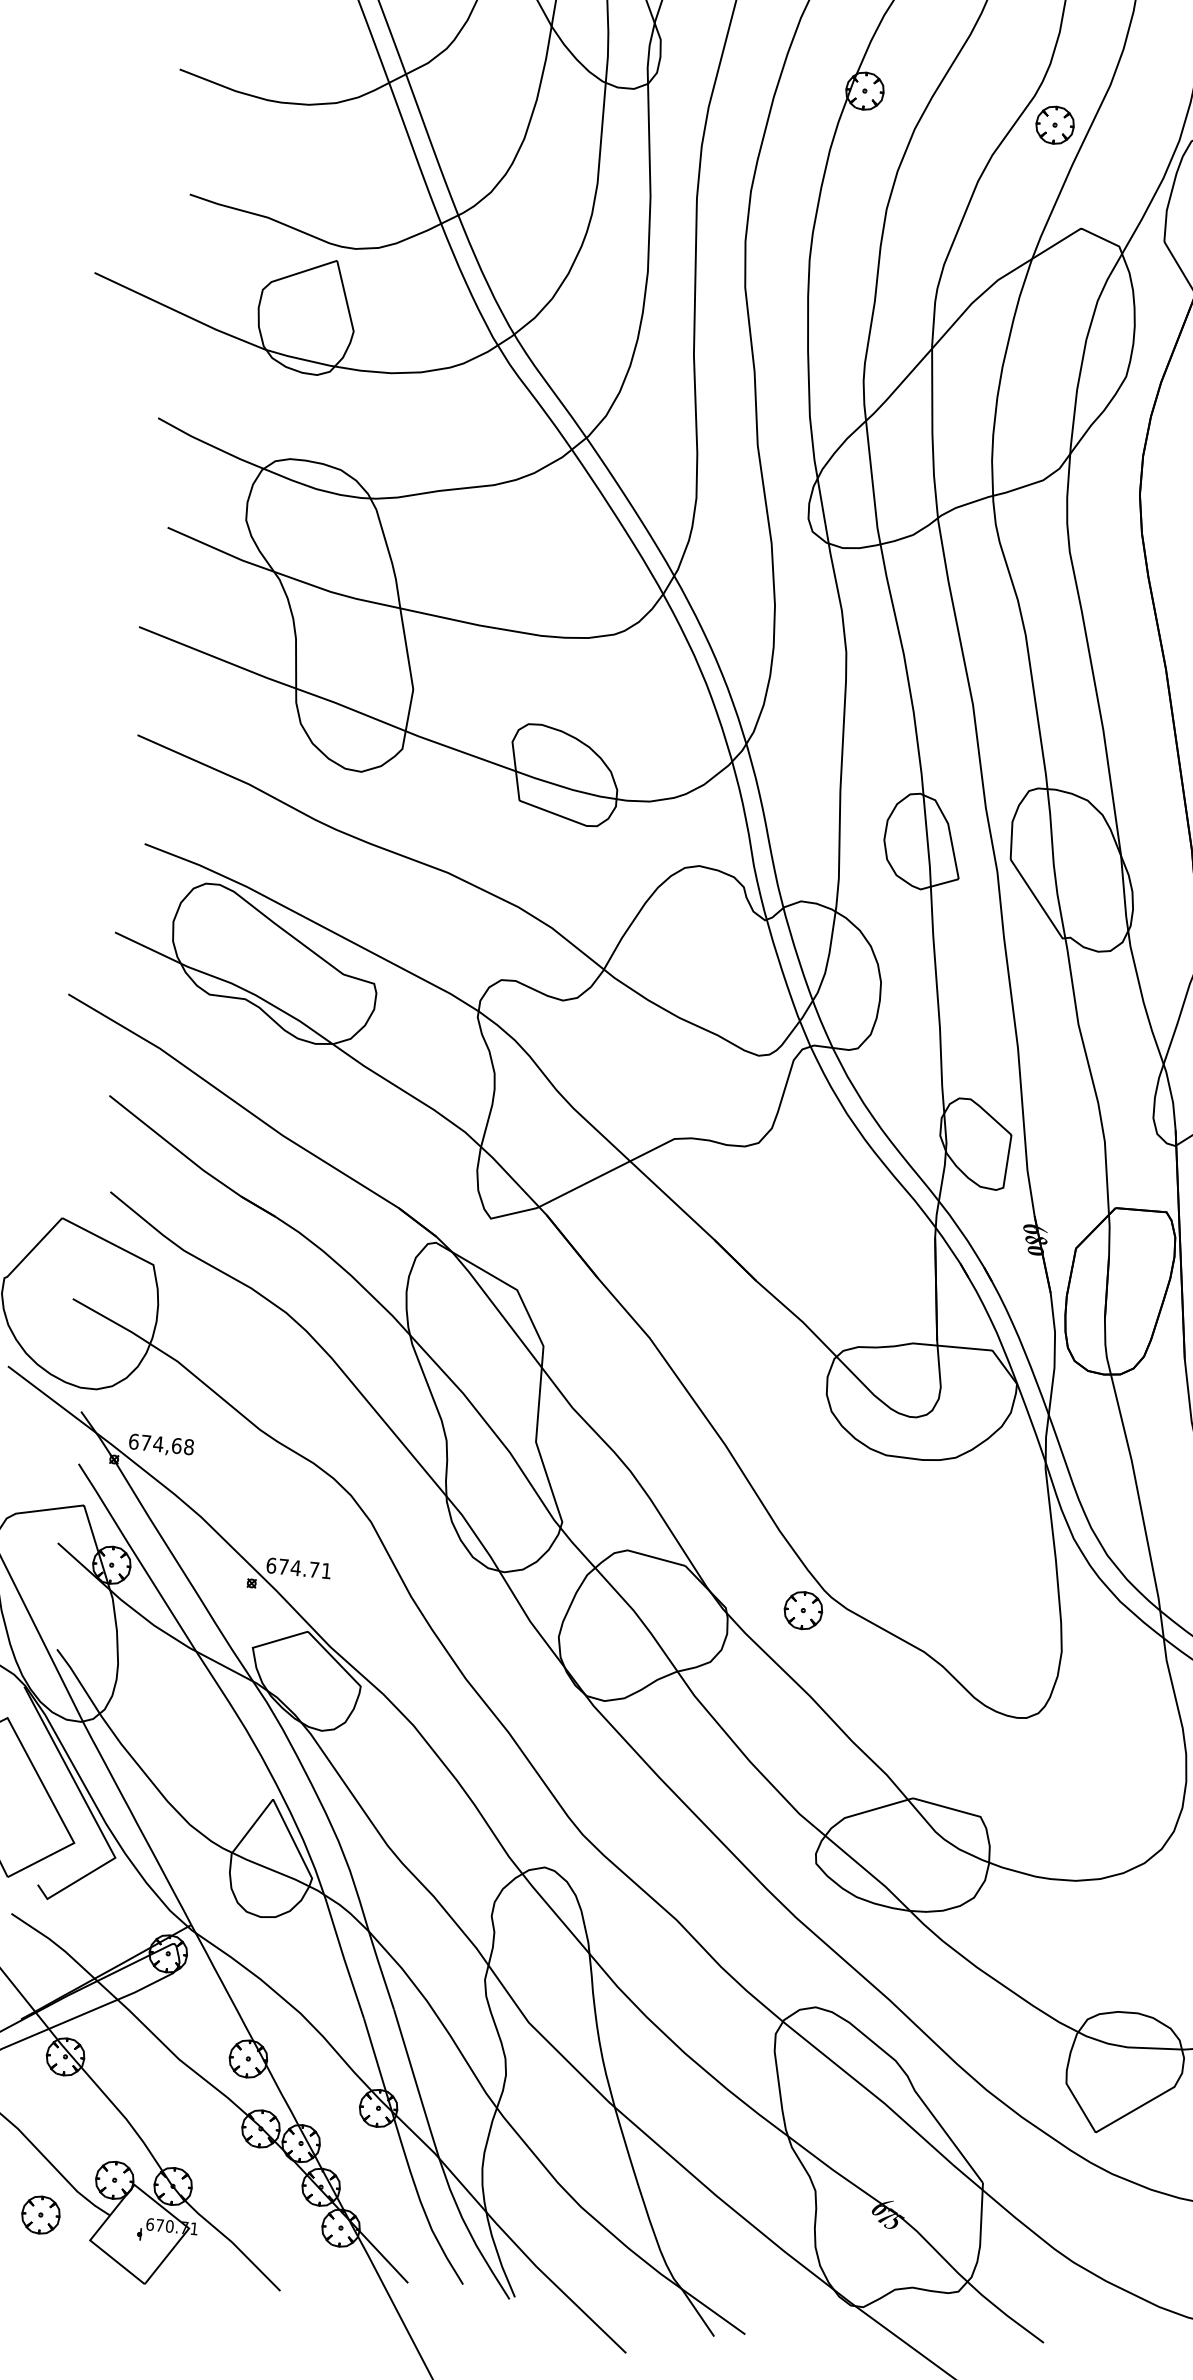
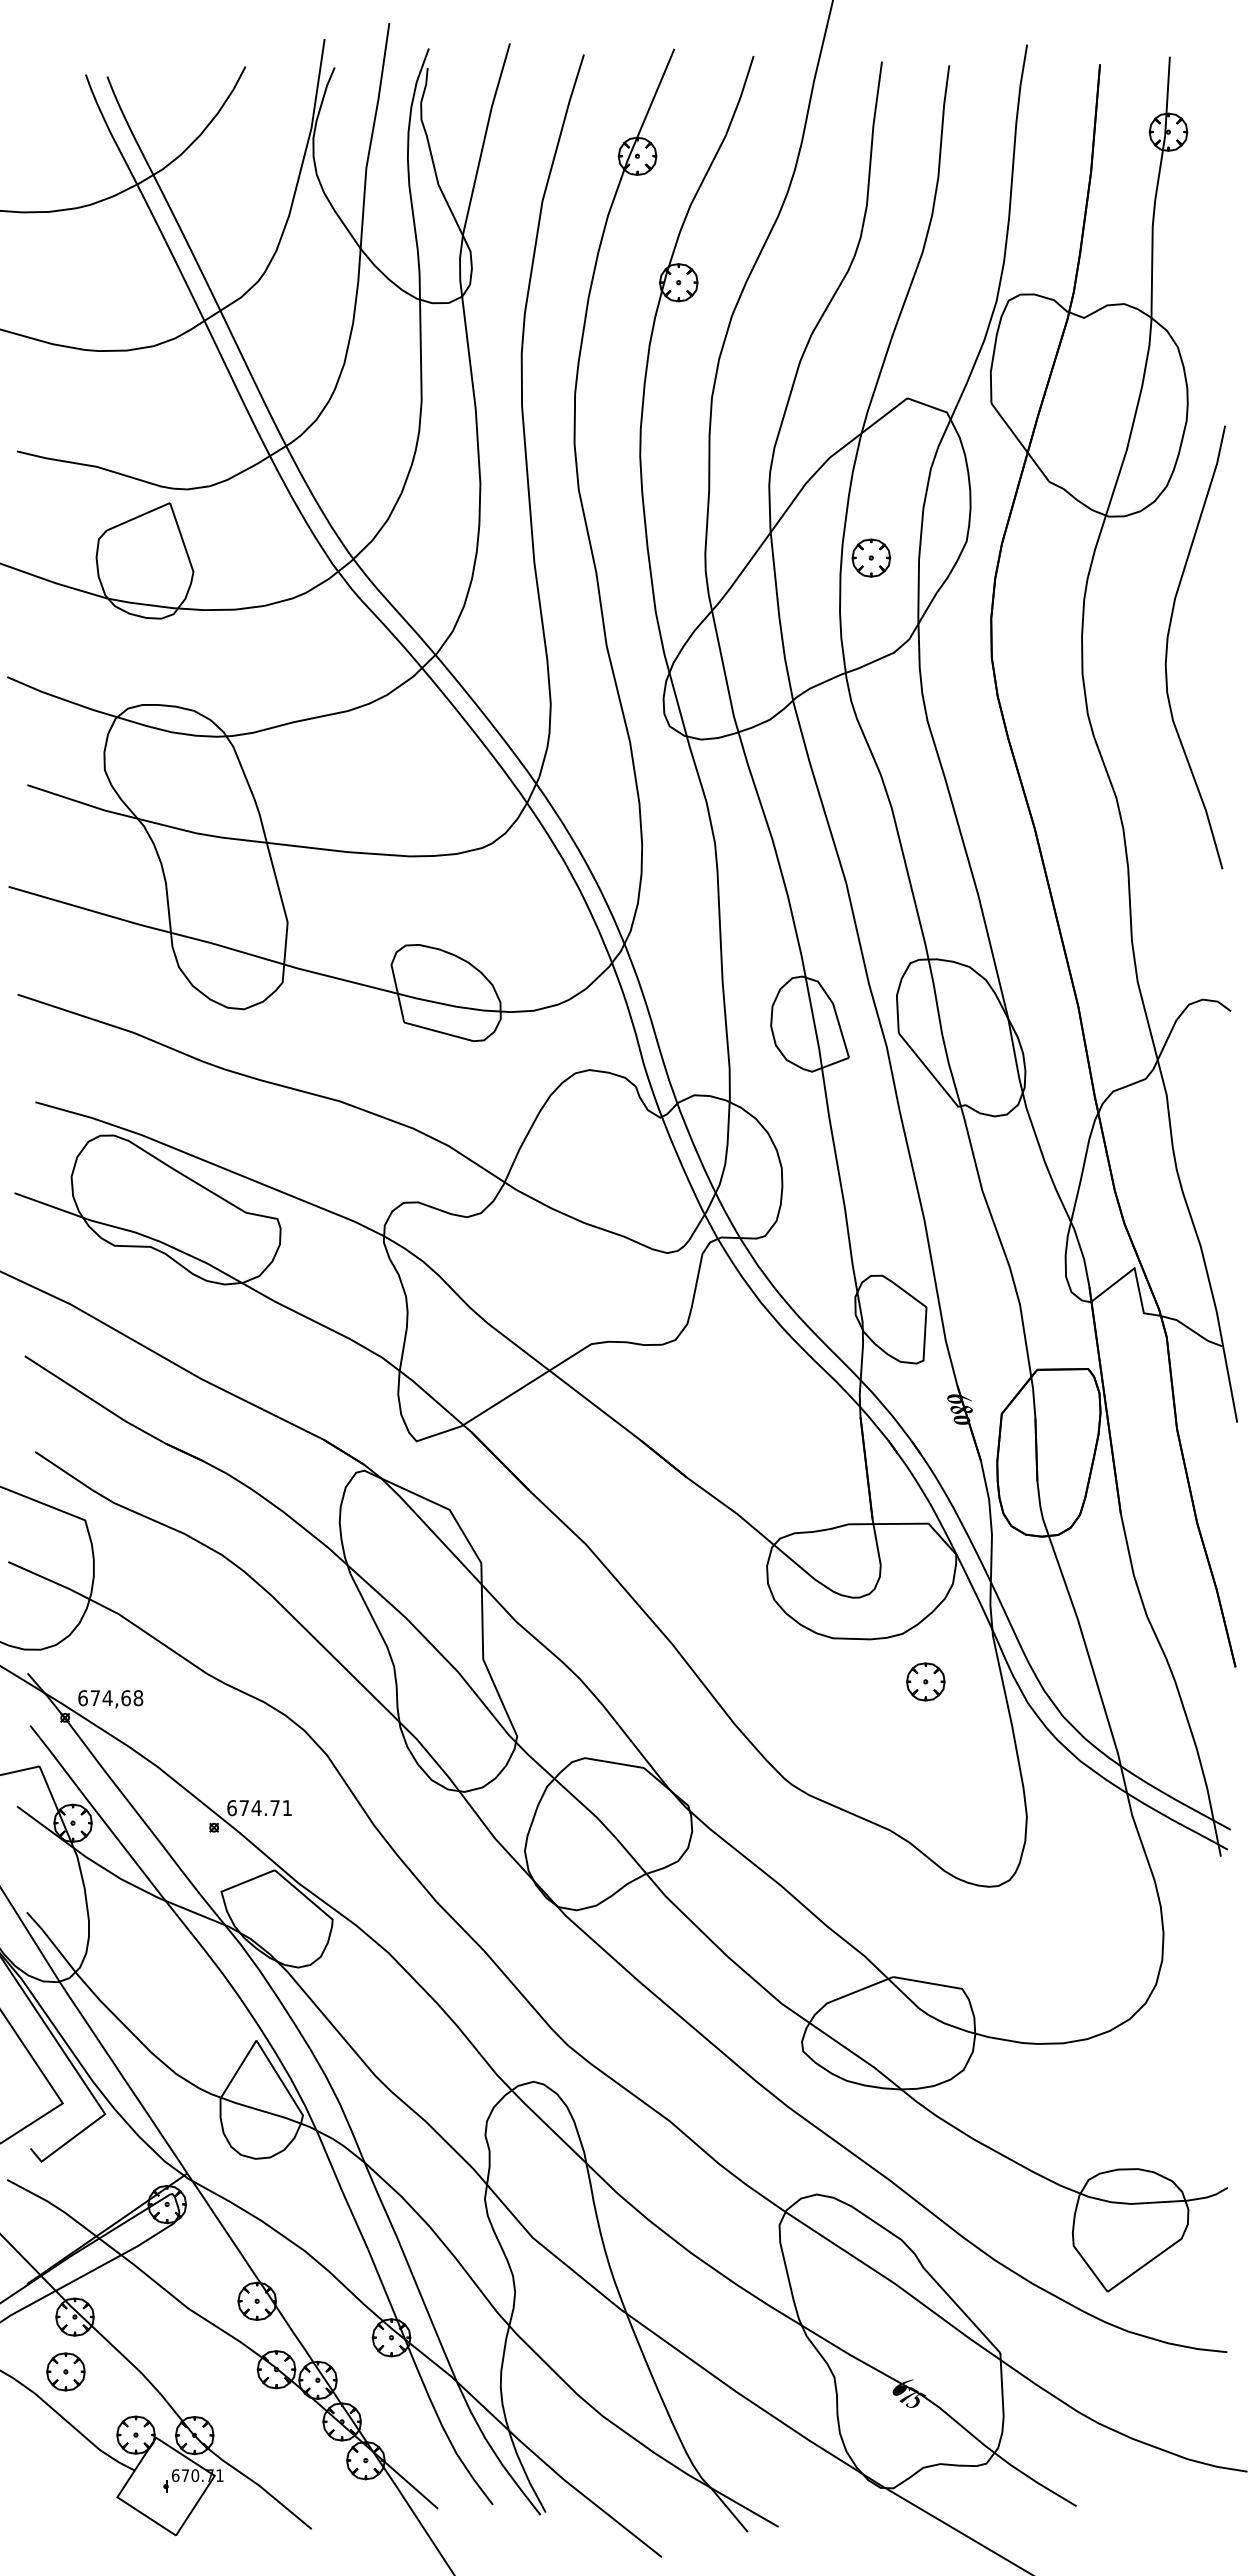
part: (1055, 124) -> (871, 557), moved
part: (803, 1610) -> (925, 1681), moved
part: (40, 2214) -> (65, 2371), moved

